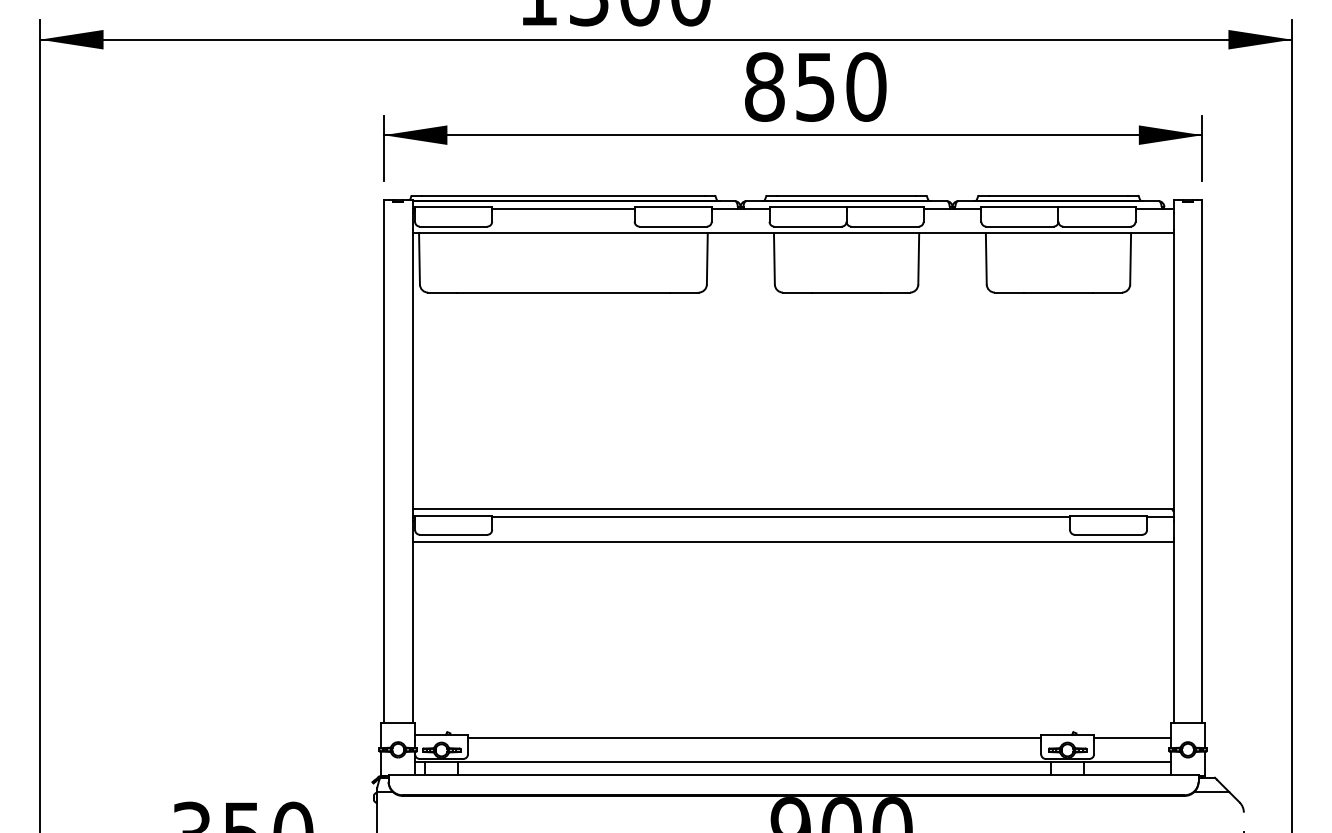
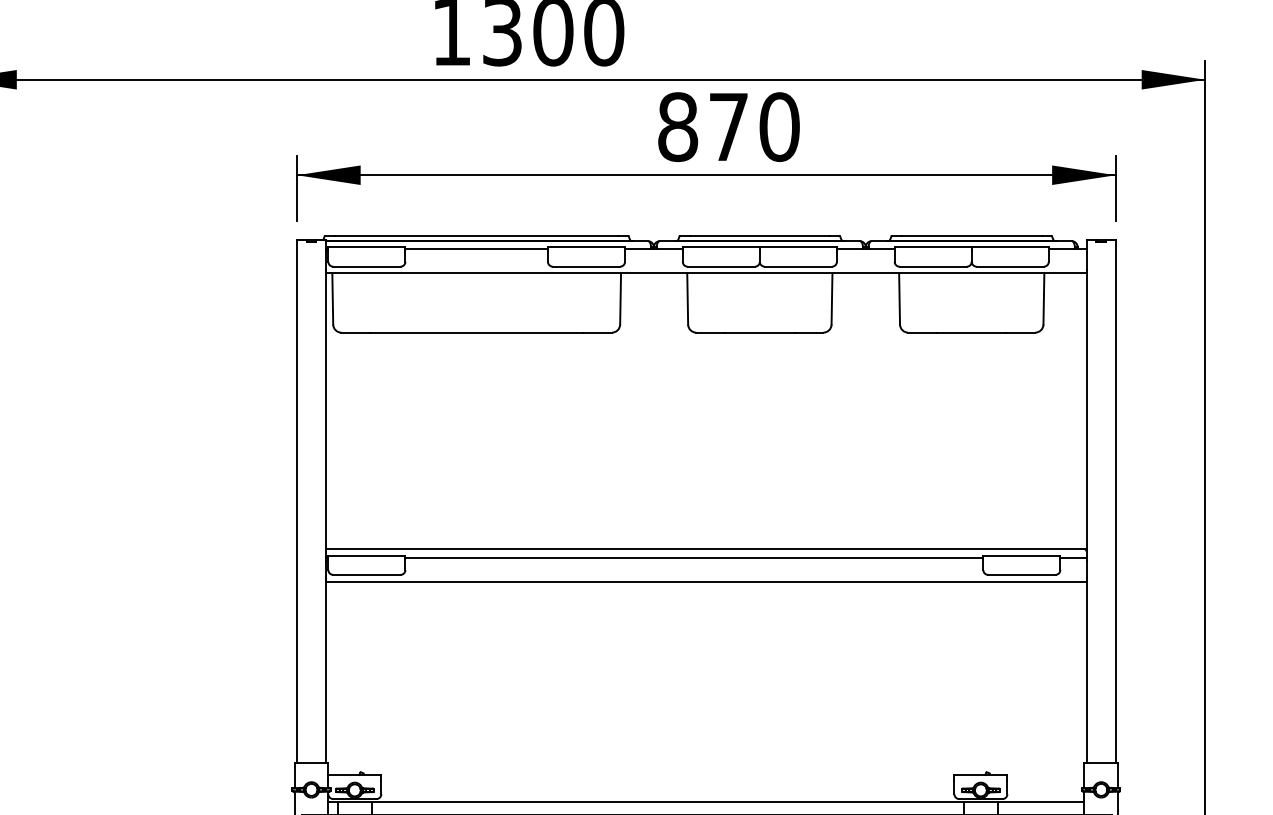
text: (815, 87) -> (728, 127), 850 -> 870
line: (754, 737) -> (667, 777), removed
line: (1132, 737) -> (1045, 777), removed

